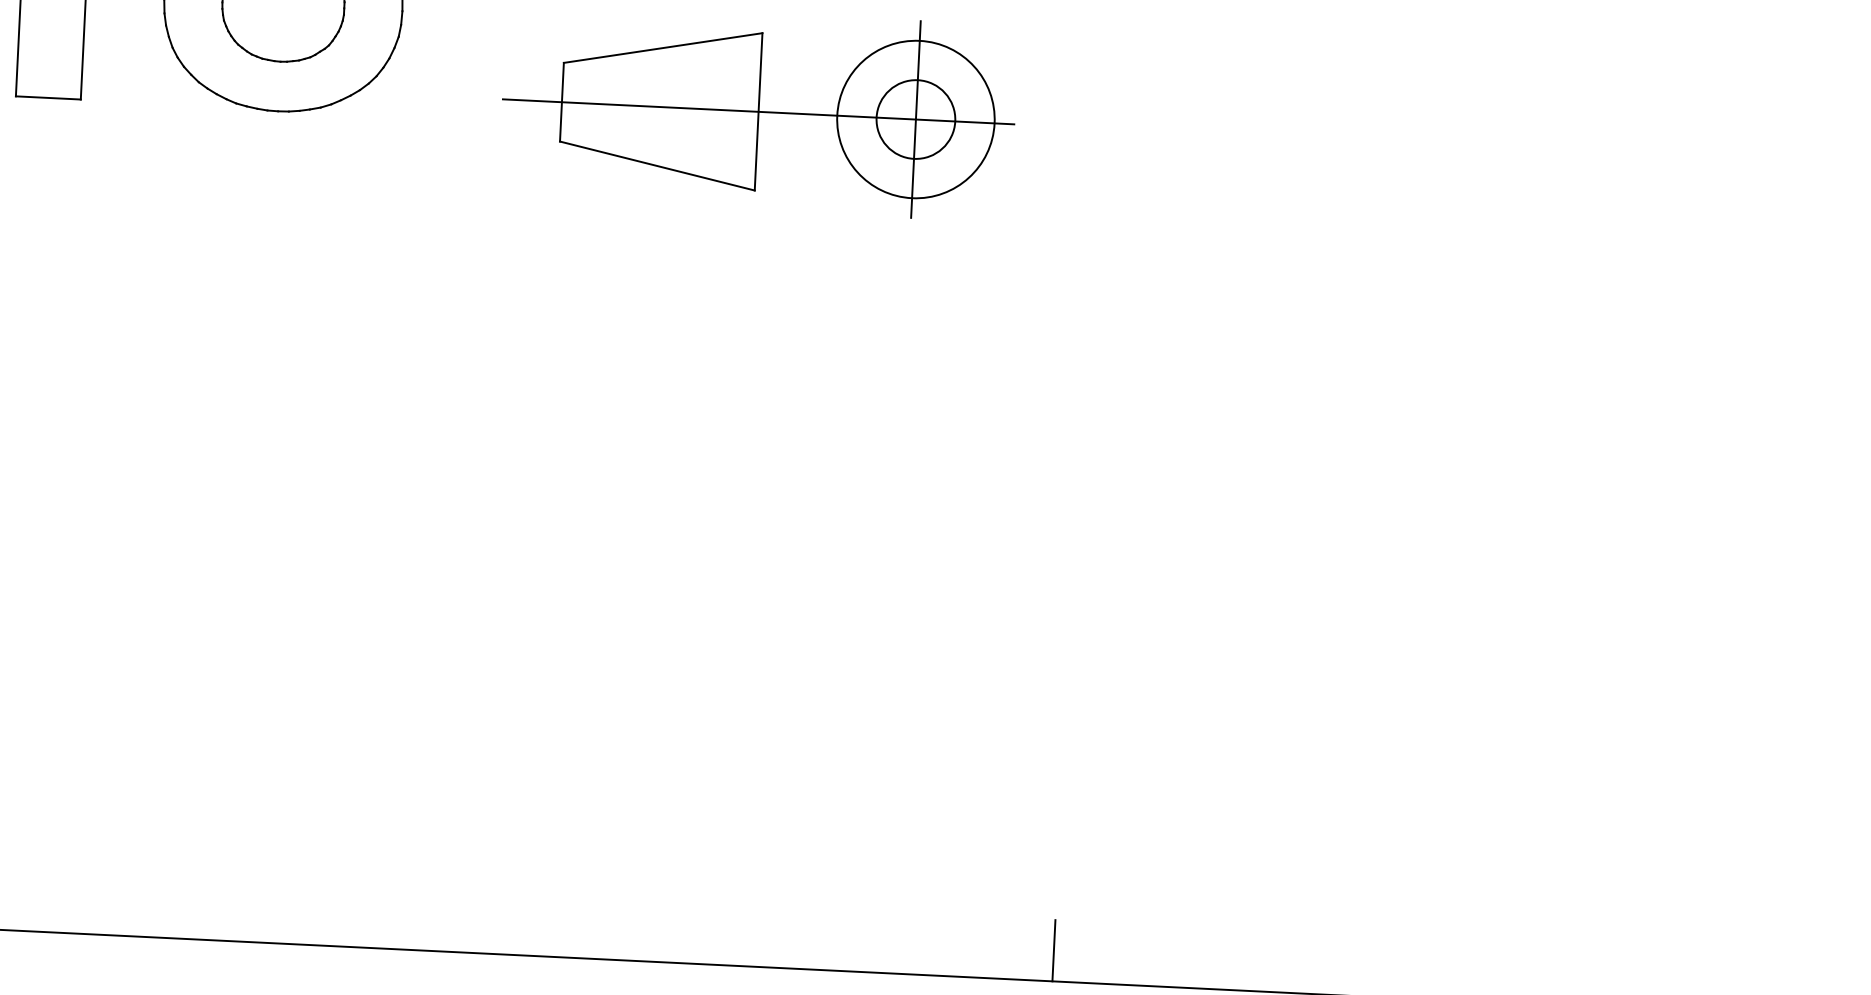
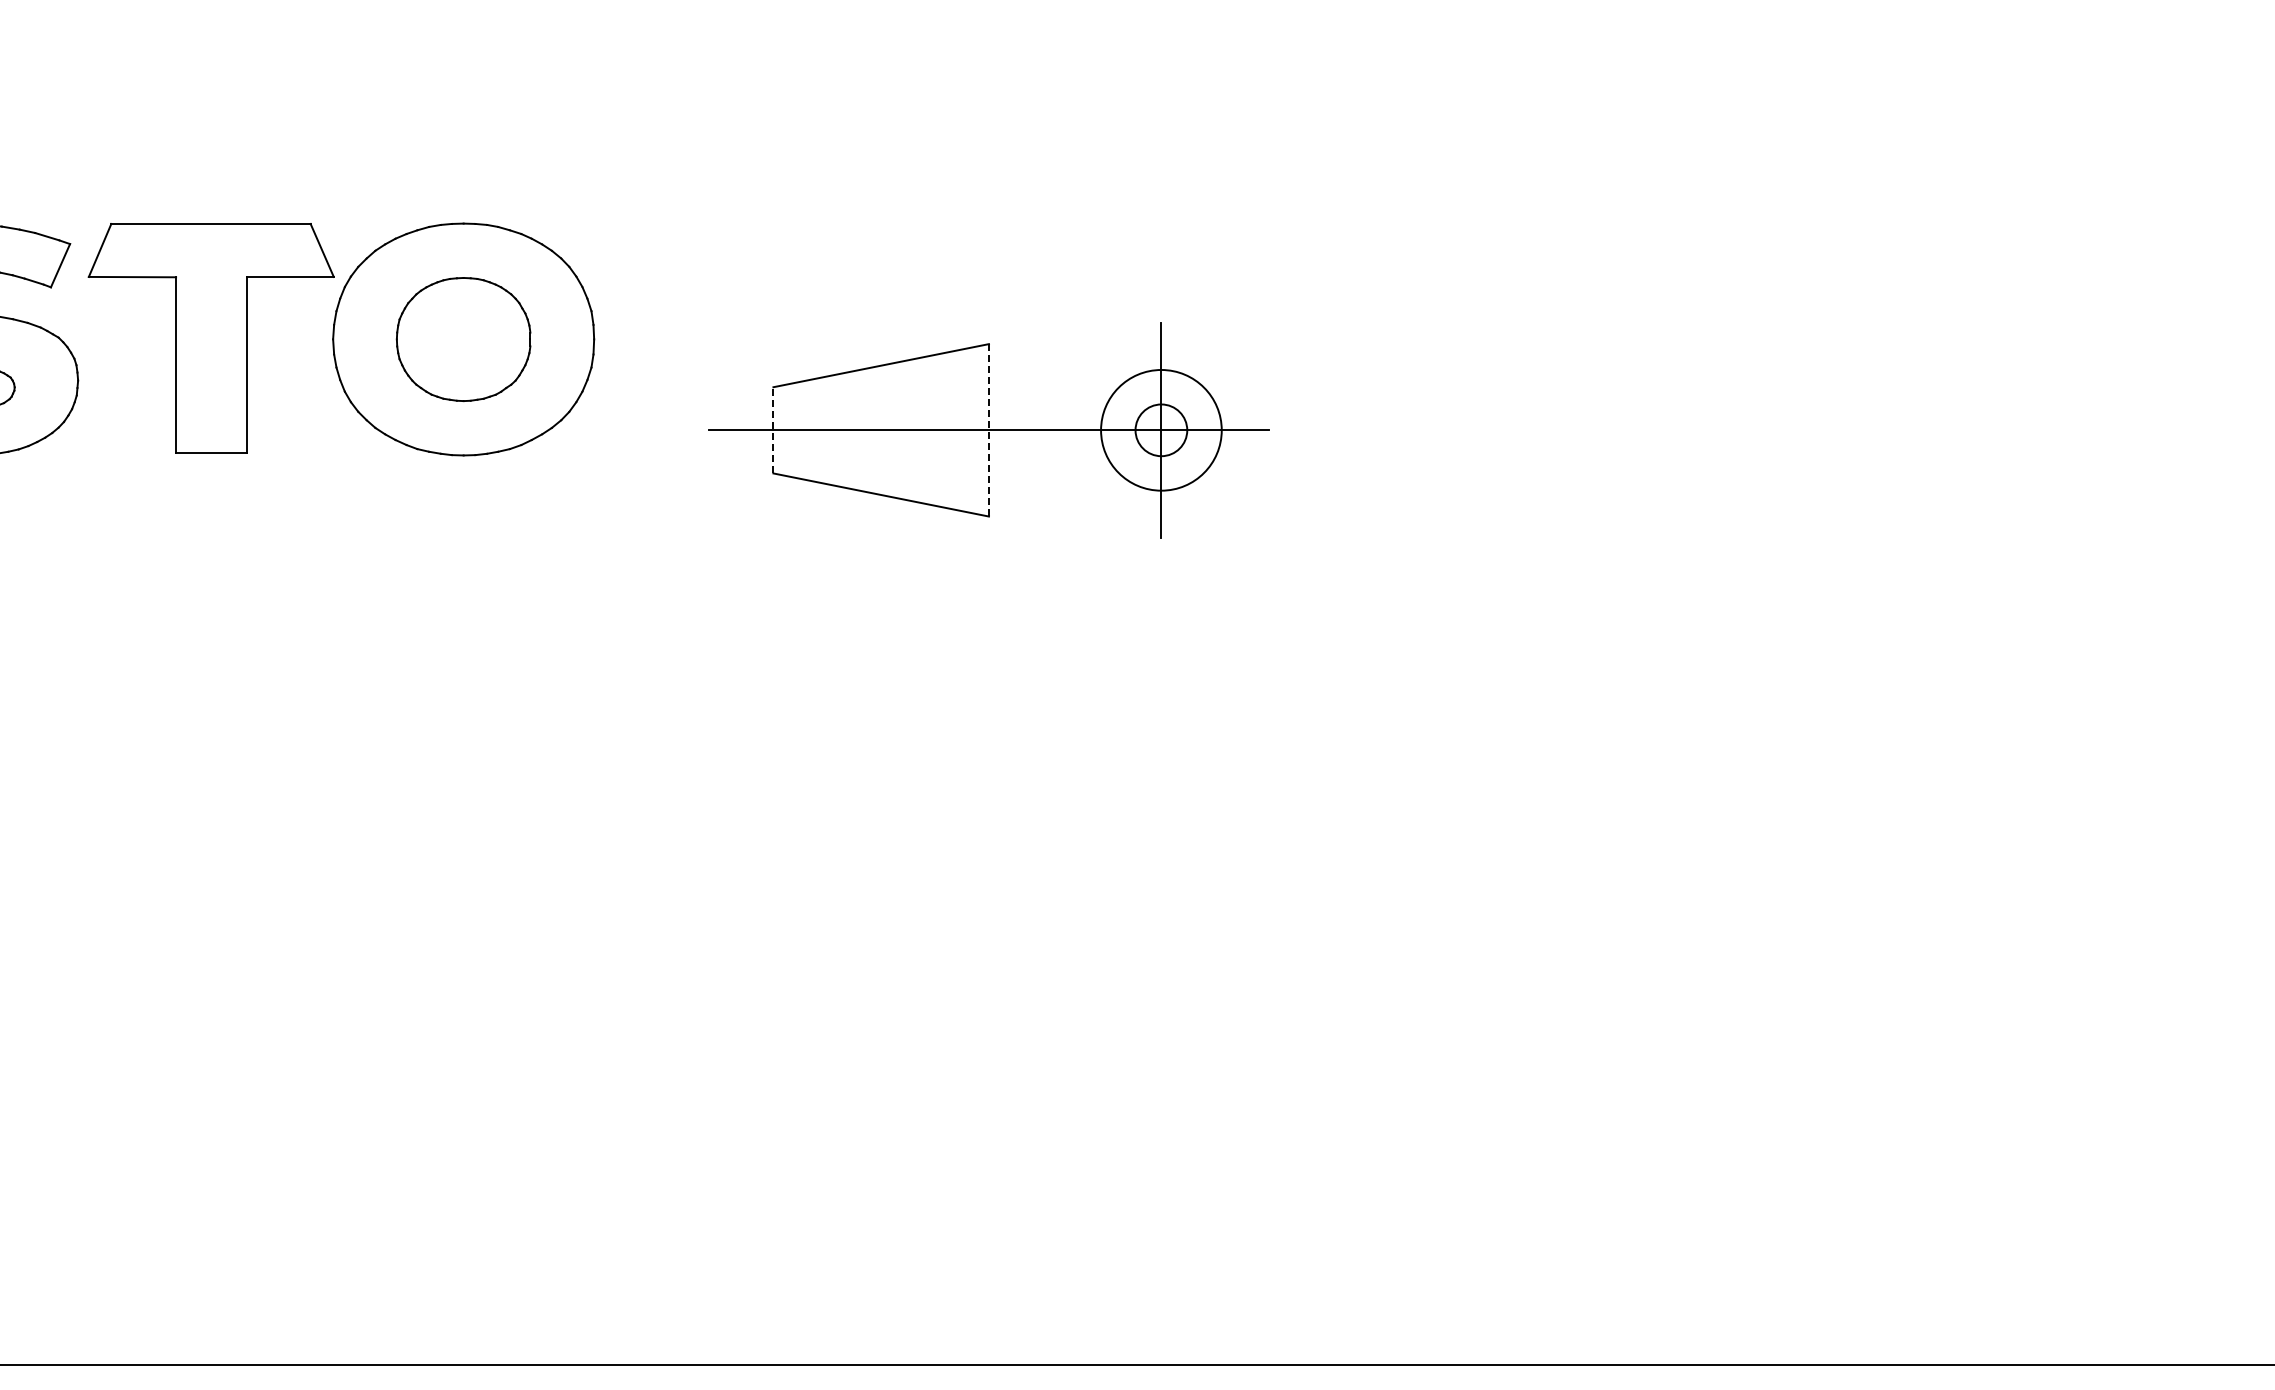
line: (562, 101) -> (773, 429), solid -> dashed
line: (758, 111) -> (988, 430), solid -> dashed
circle: (916, 119) -> (1161, 430), size x0.6
circle: (916, 119) -> (1161, 430), size x0.7
line: (1053, 950) -> (1356, 1331), removed

